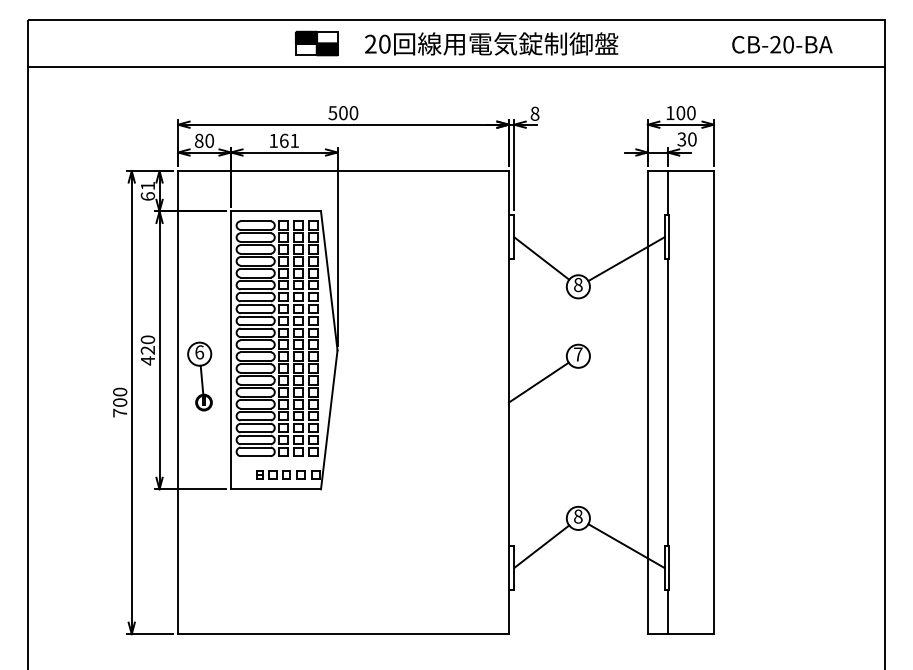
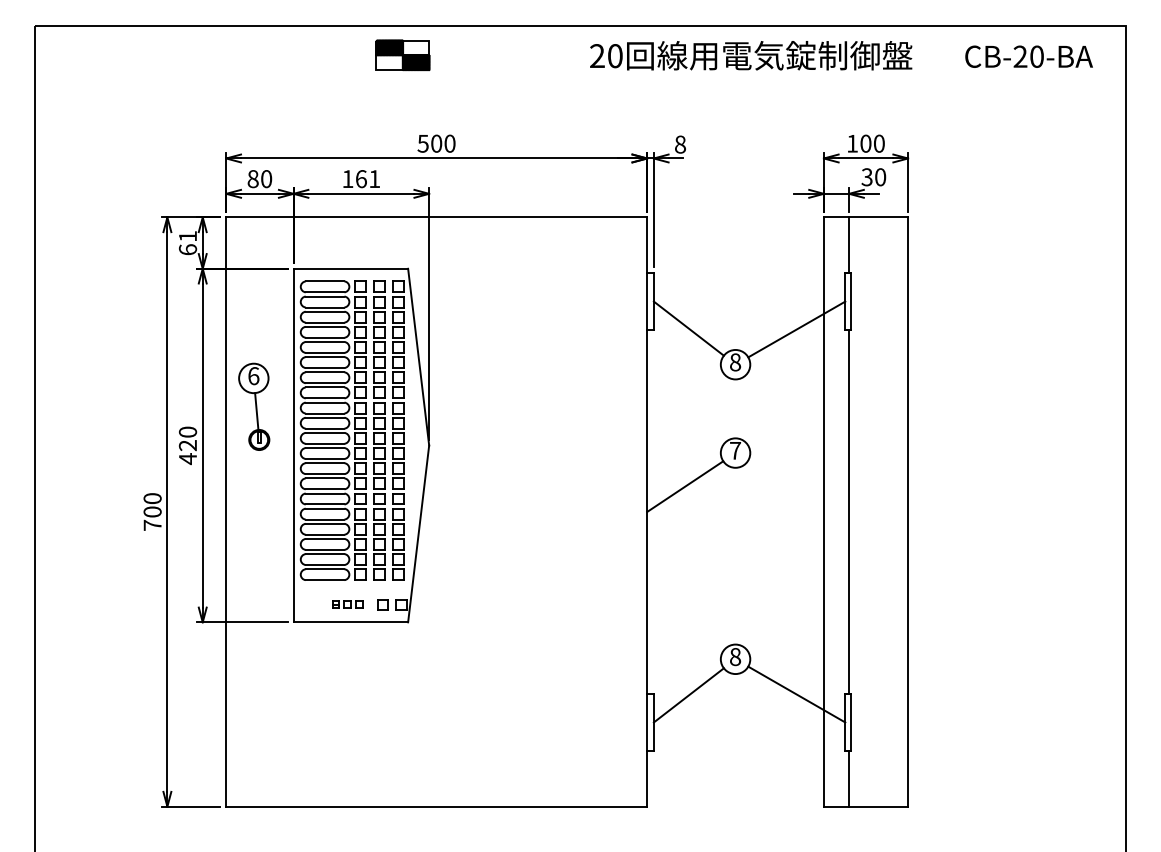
text: (491, 43) -> (751, 55), moved
text: (781, 44) -> (1028, 56), moved
line: (456, 66) -> (580, 84), removed
part: (200, 376) -> (254, 406), moved
part: (273, 475) -> (347, 604), size x0.7

